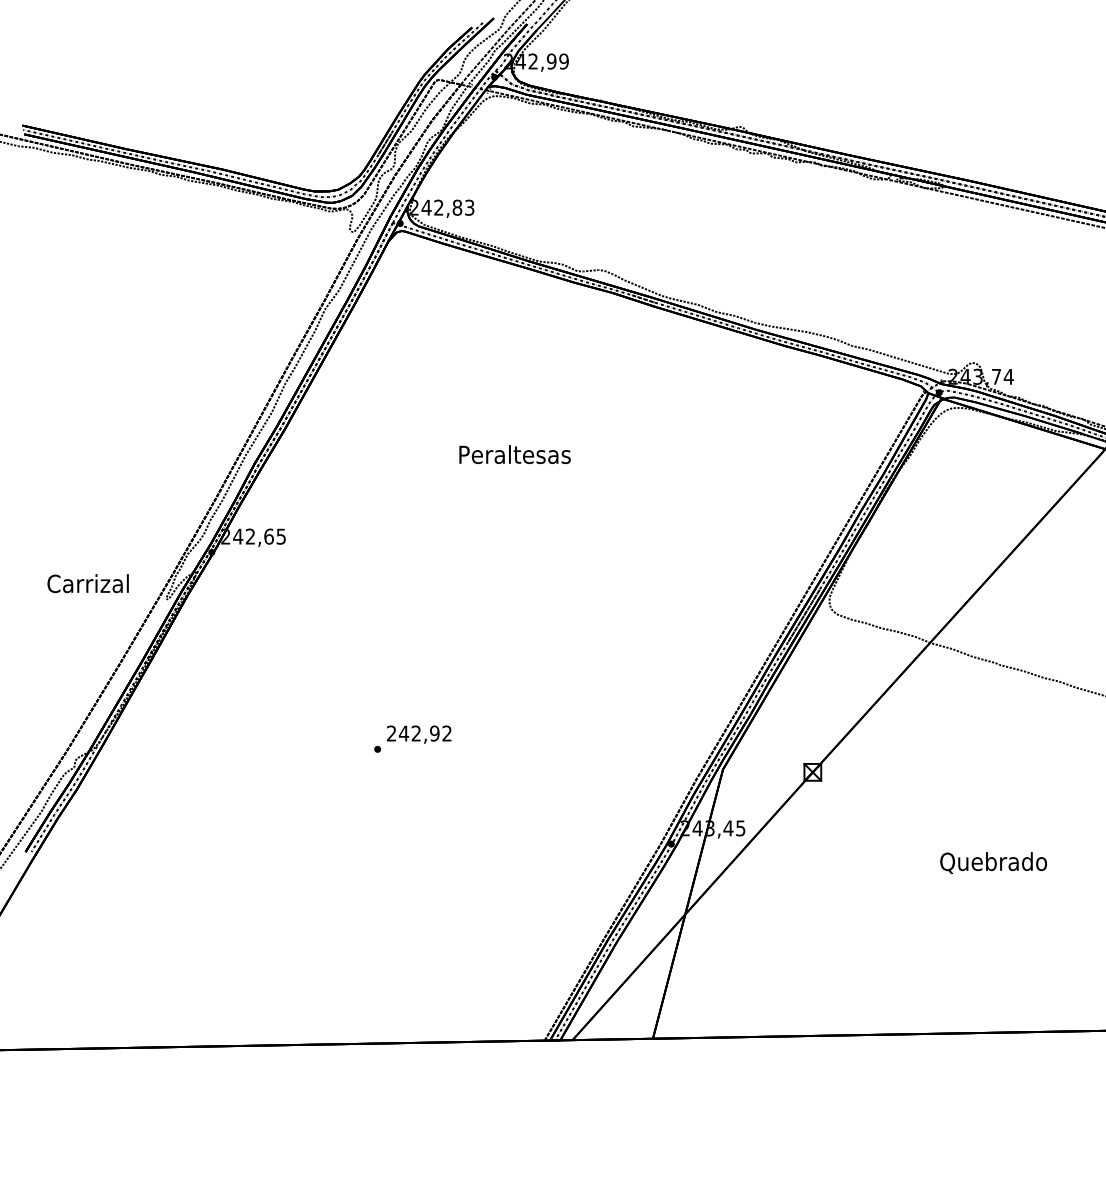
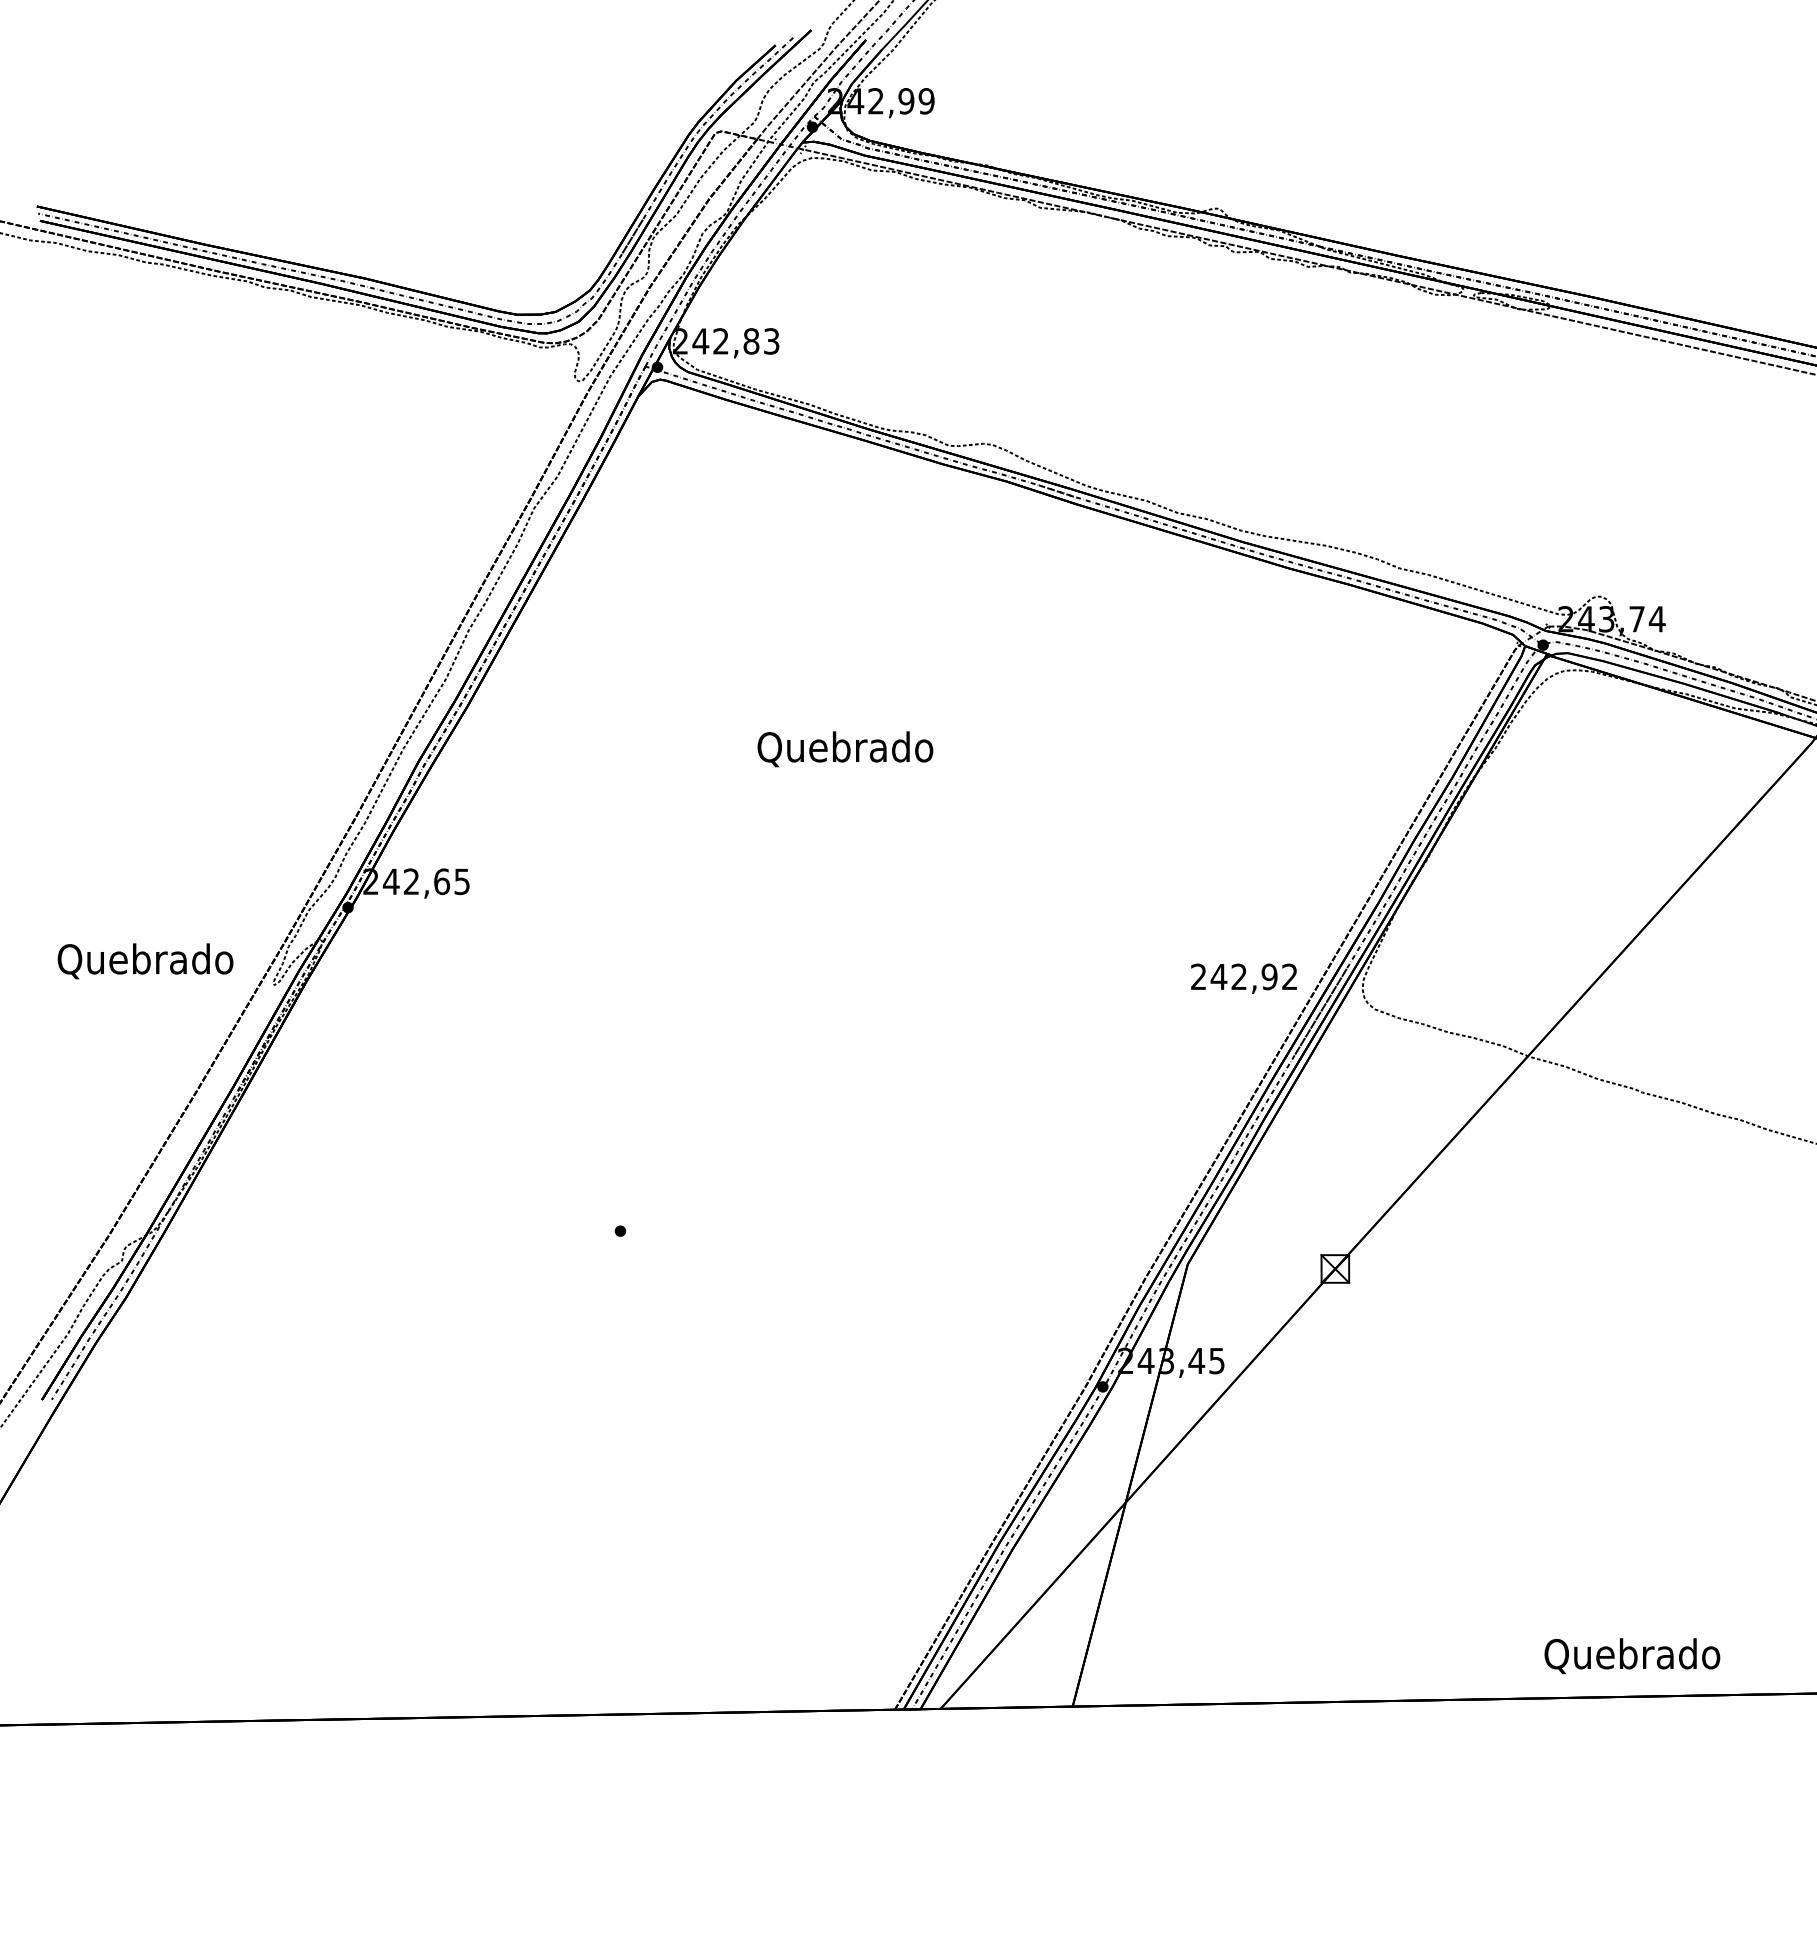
text: (514, 455) -> (845, 748), Peraltesas -> Quebrado
text: (88, 584) -> (145, 960), Carrizal -> Quebrado
text: (419, 734) -> (1244, 978), moved
text: (993, 862) -> (1632, 1655), moved

